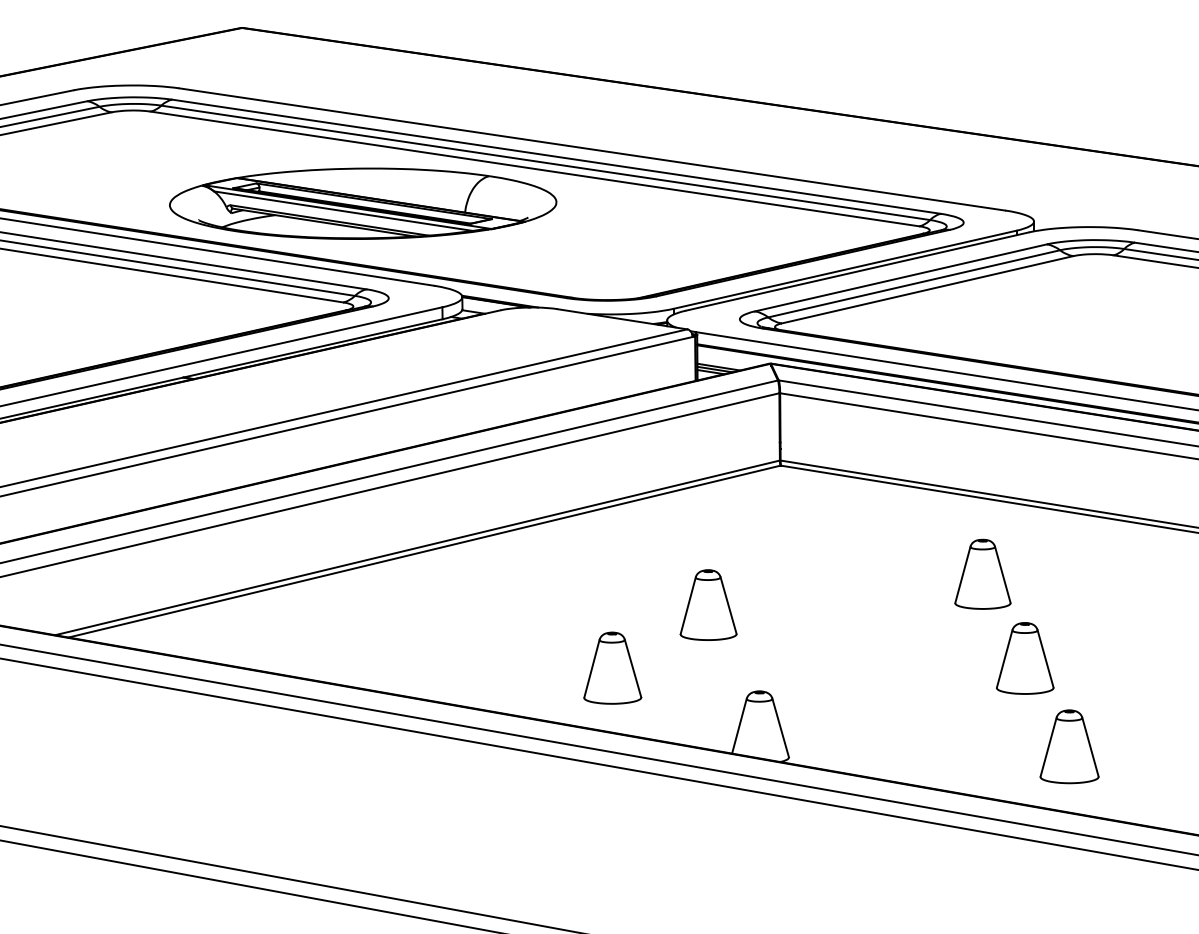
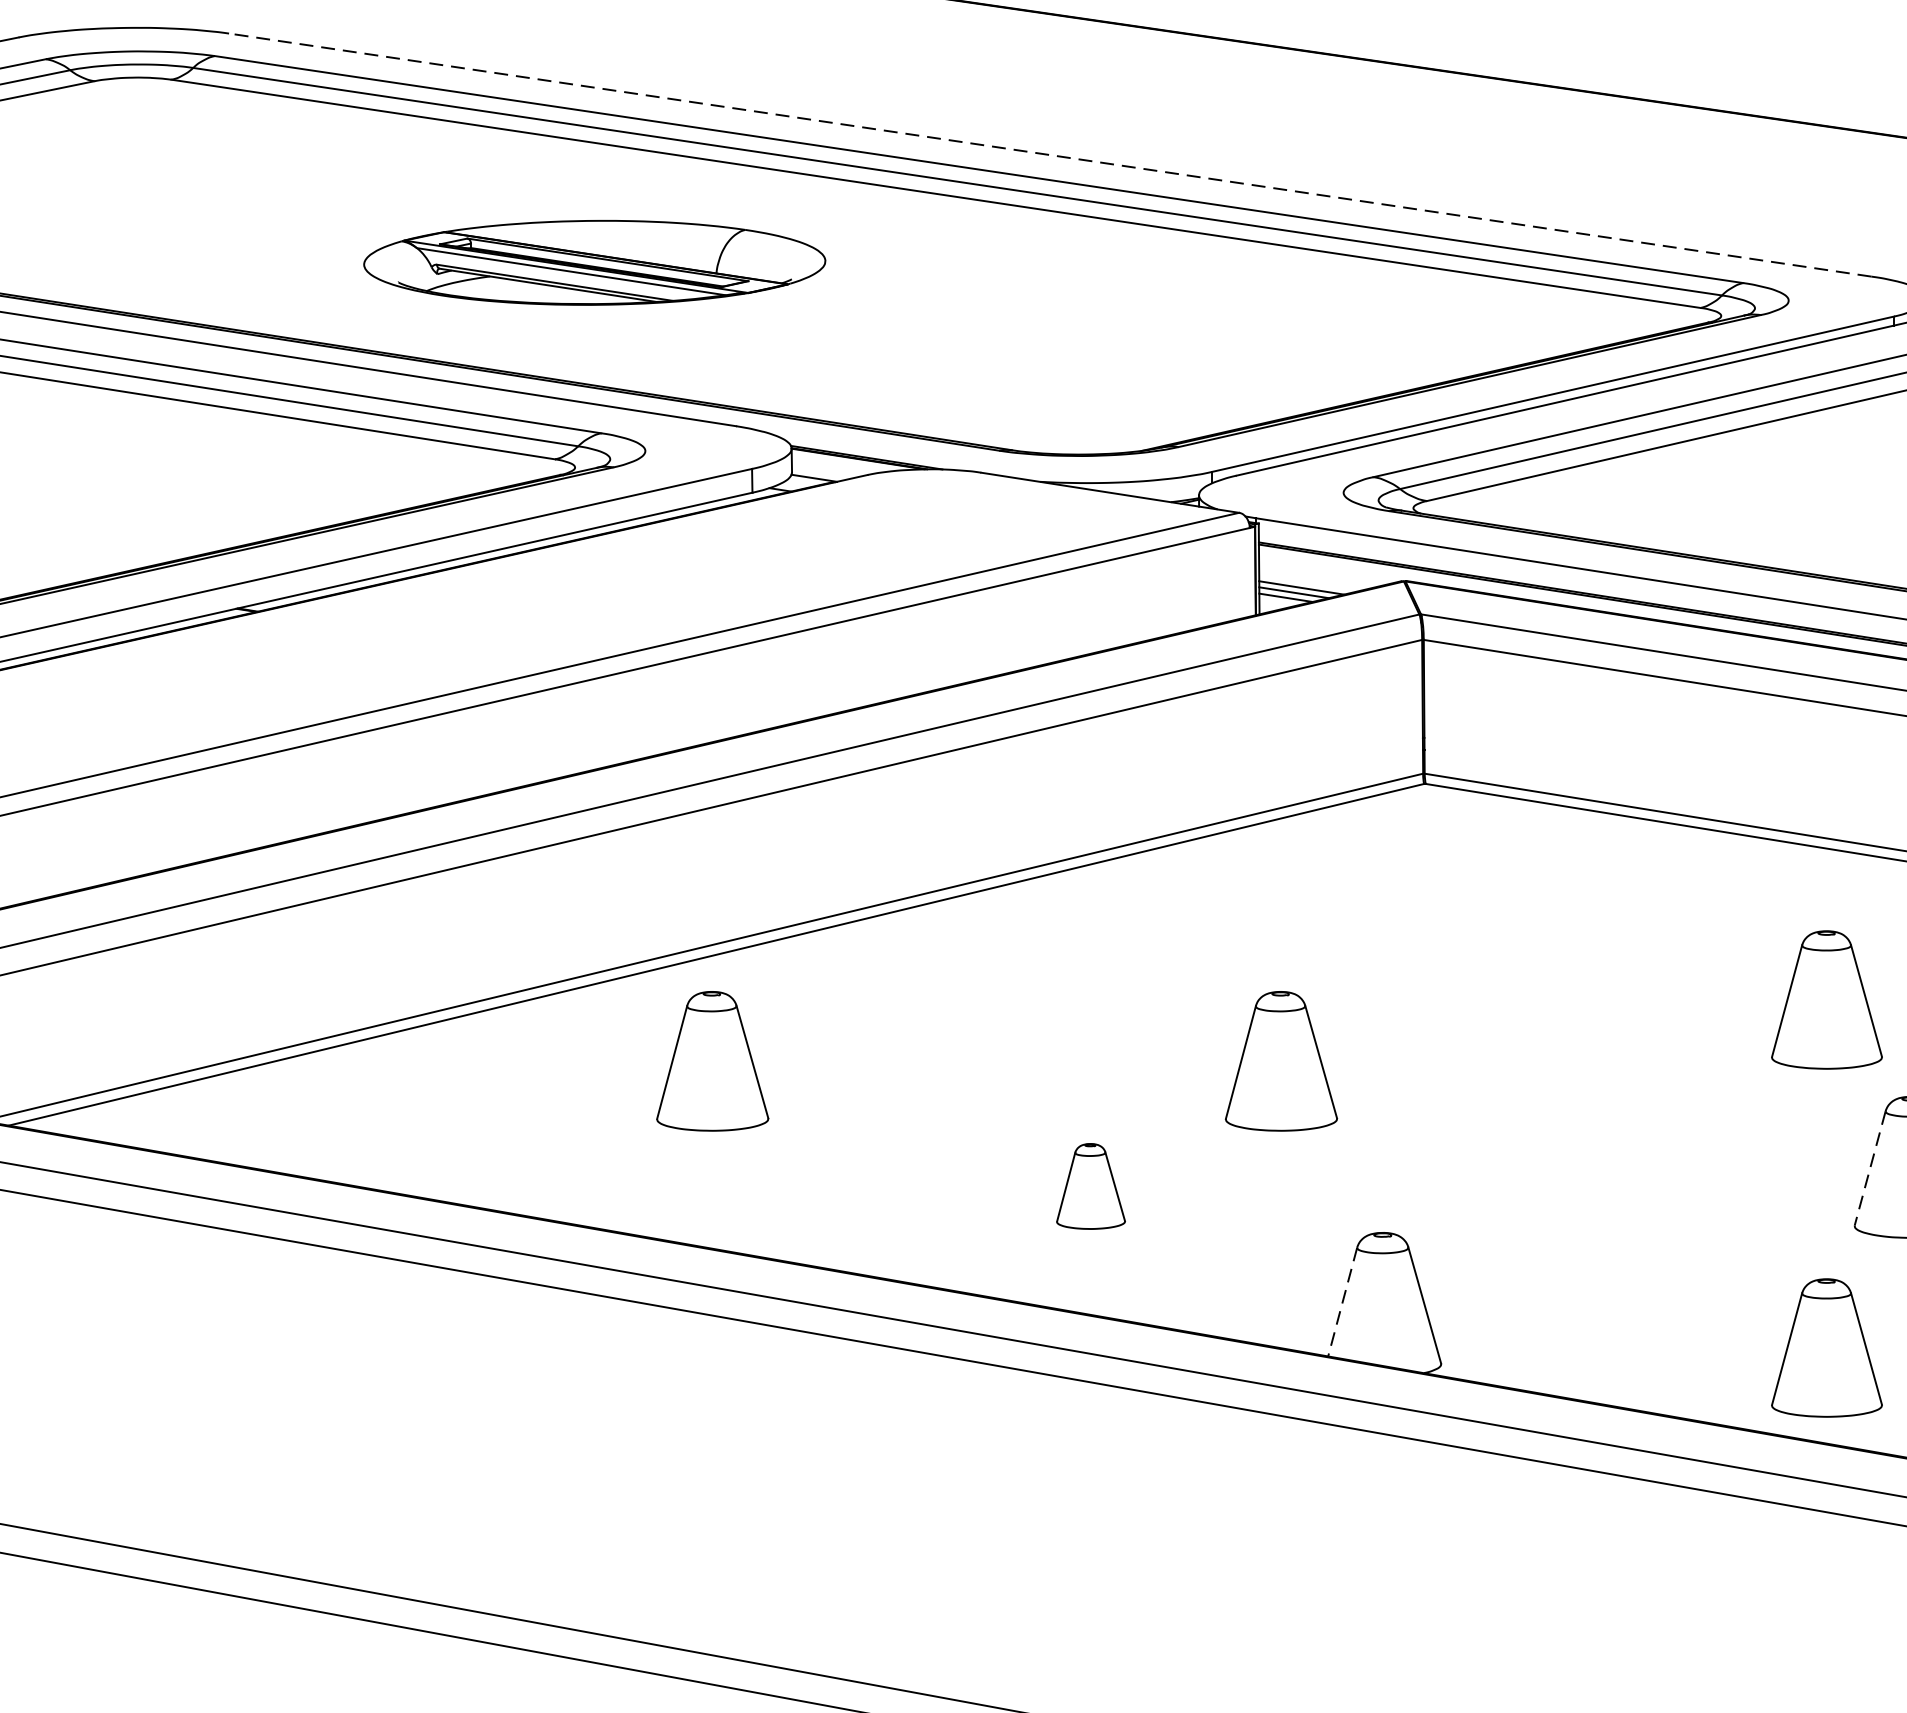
line: (591, 149) -> (1048, 155), solid -> dashed
part: (363, 203) -> (595, 262), size x0.6
part: (422, 604) -> (712, 1059), added
line: (1004, 659) -> (1869, 1169), solid -> dashed
part: (612, 667) -> (1090, 1185), size x0.6
line: (739, 726) -> (1342, 1302), solid -> dashed
part: (982, 748) -> (1826, 1346), added

